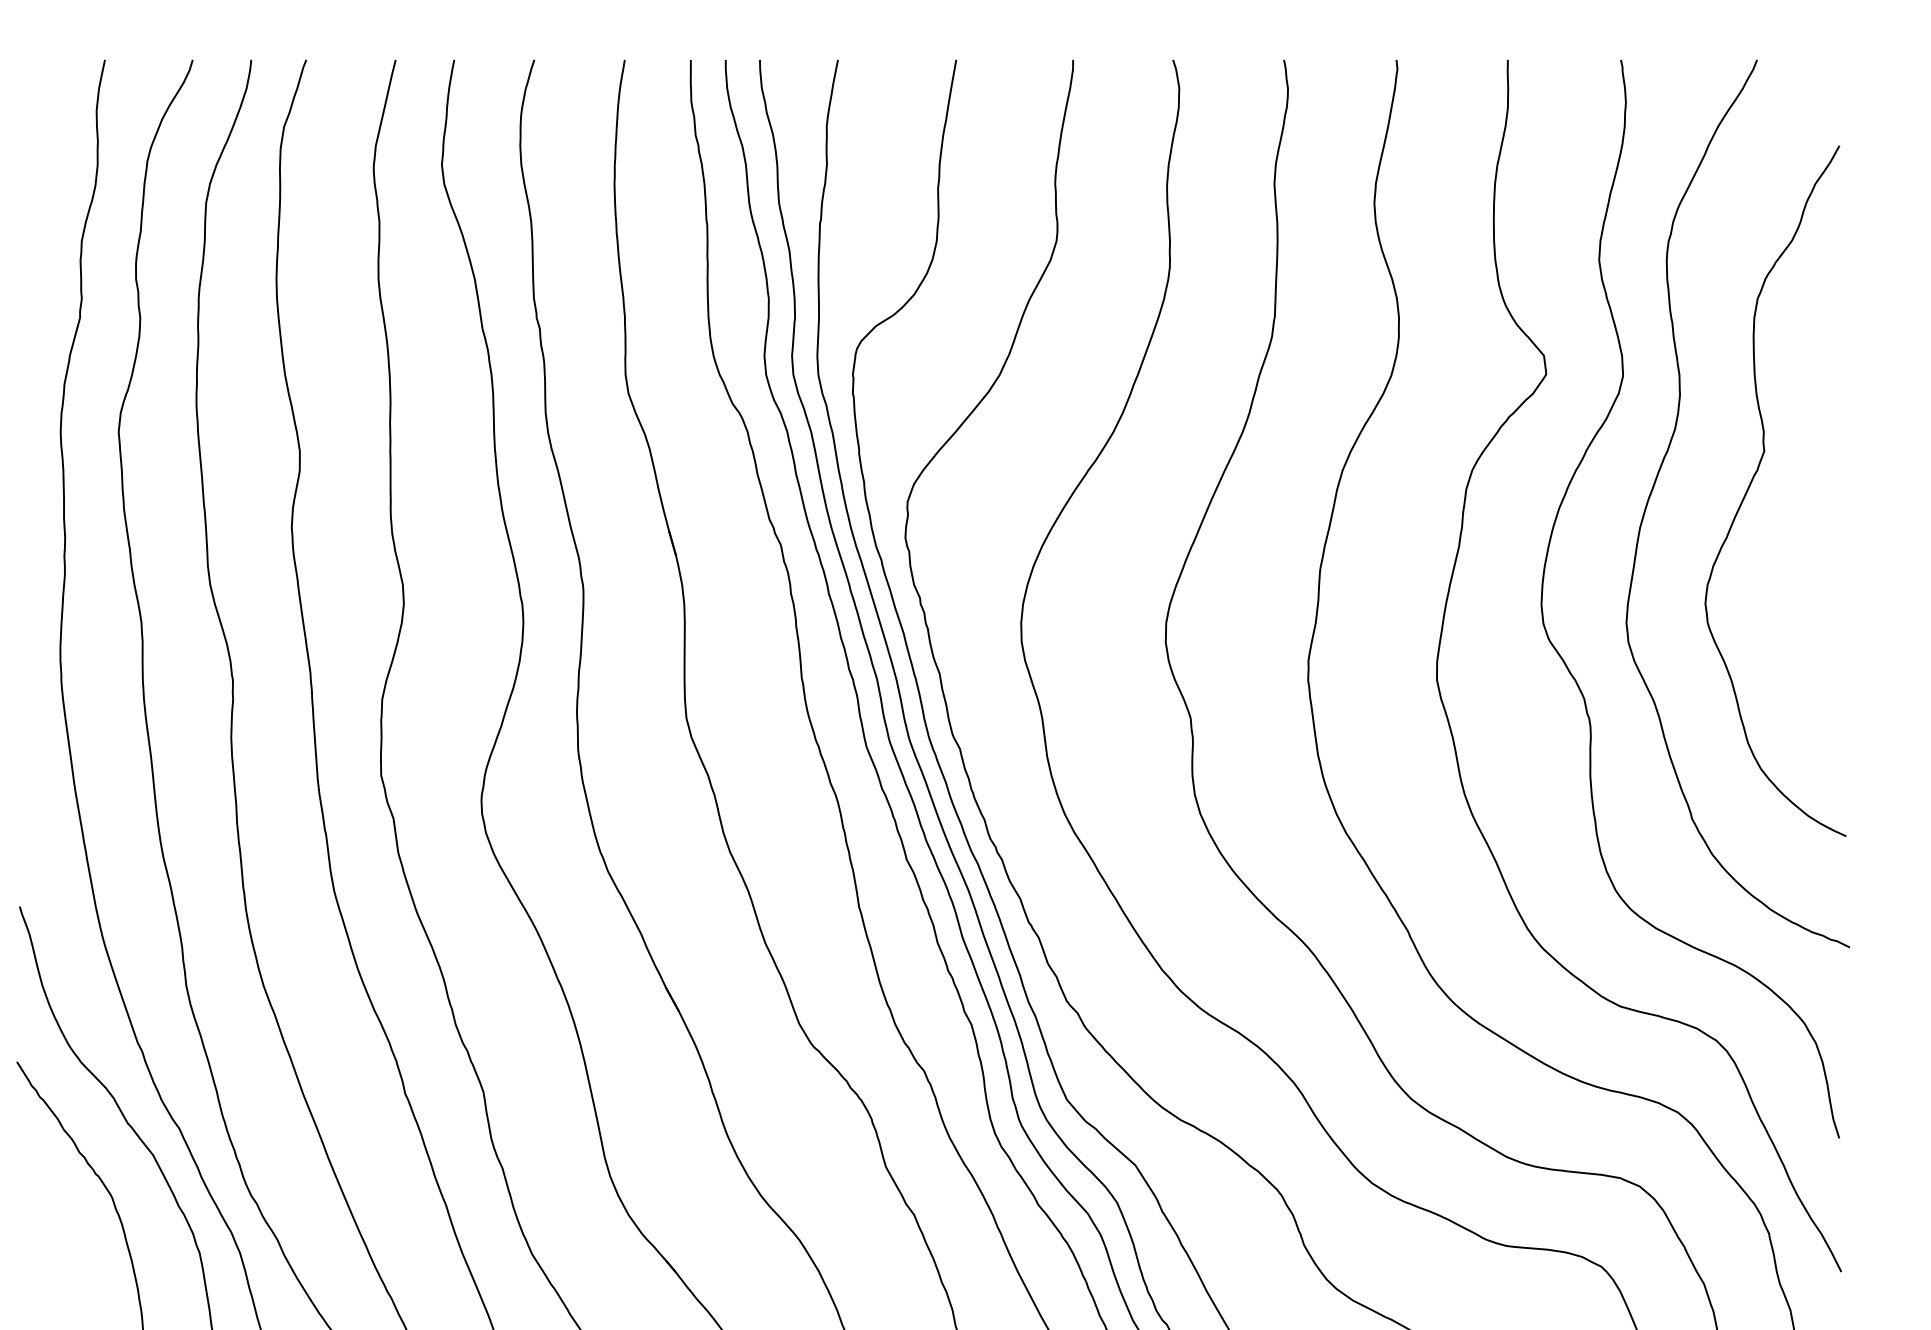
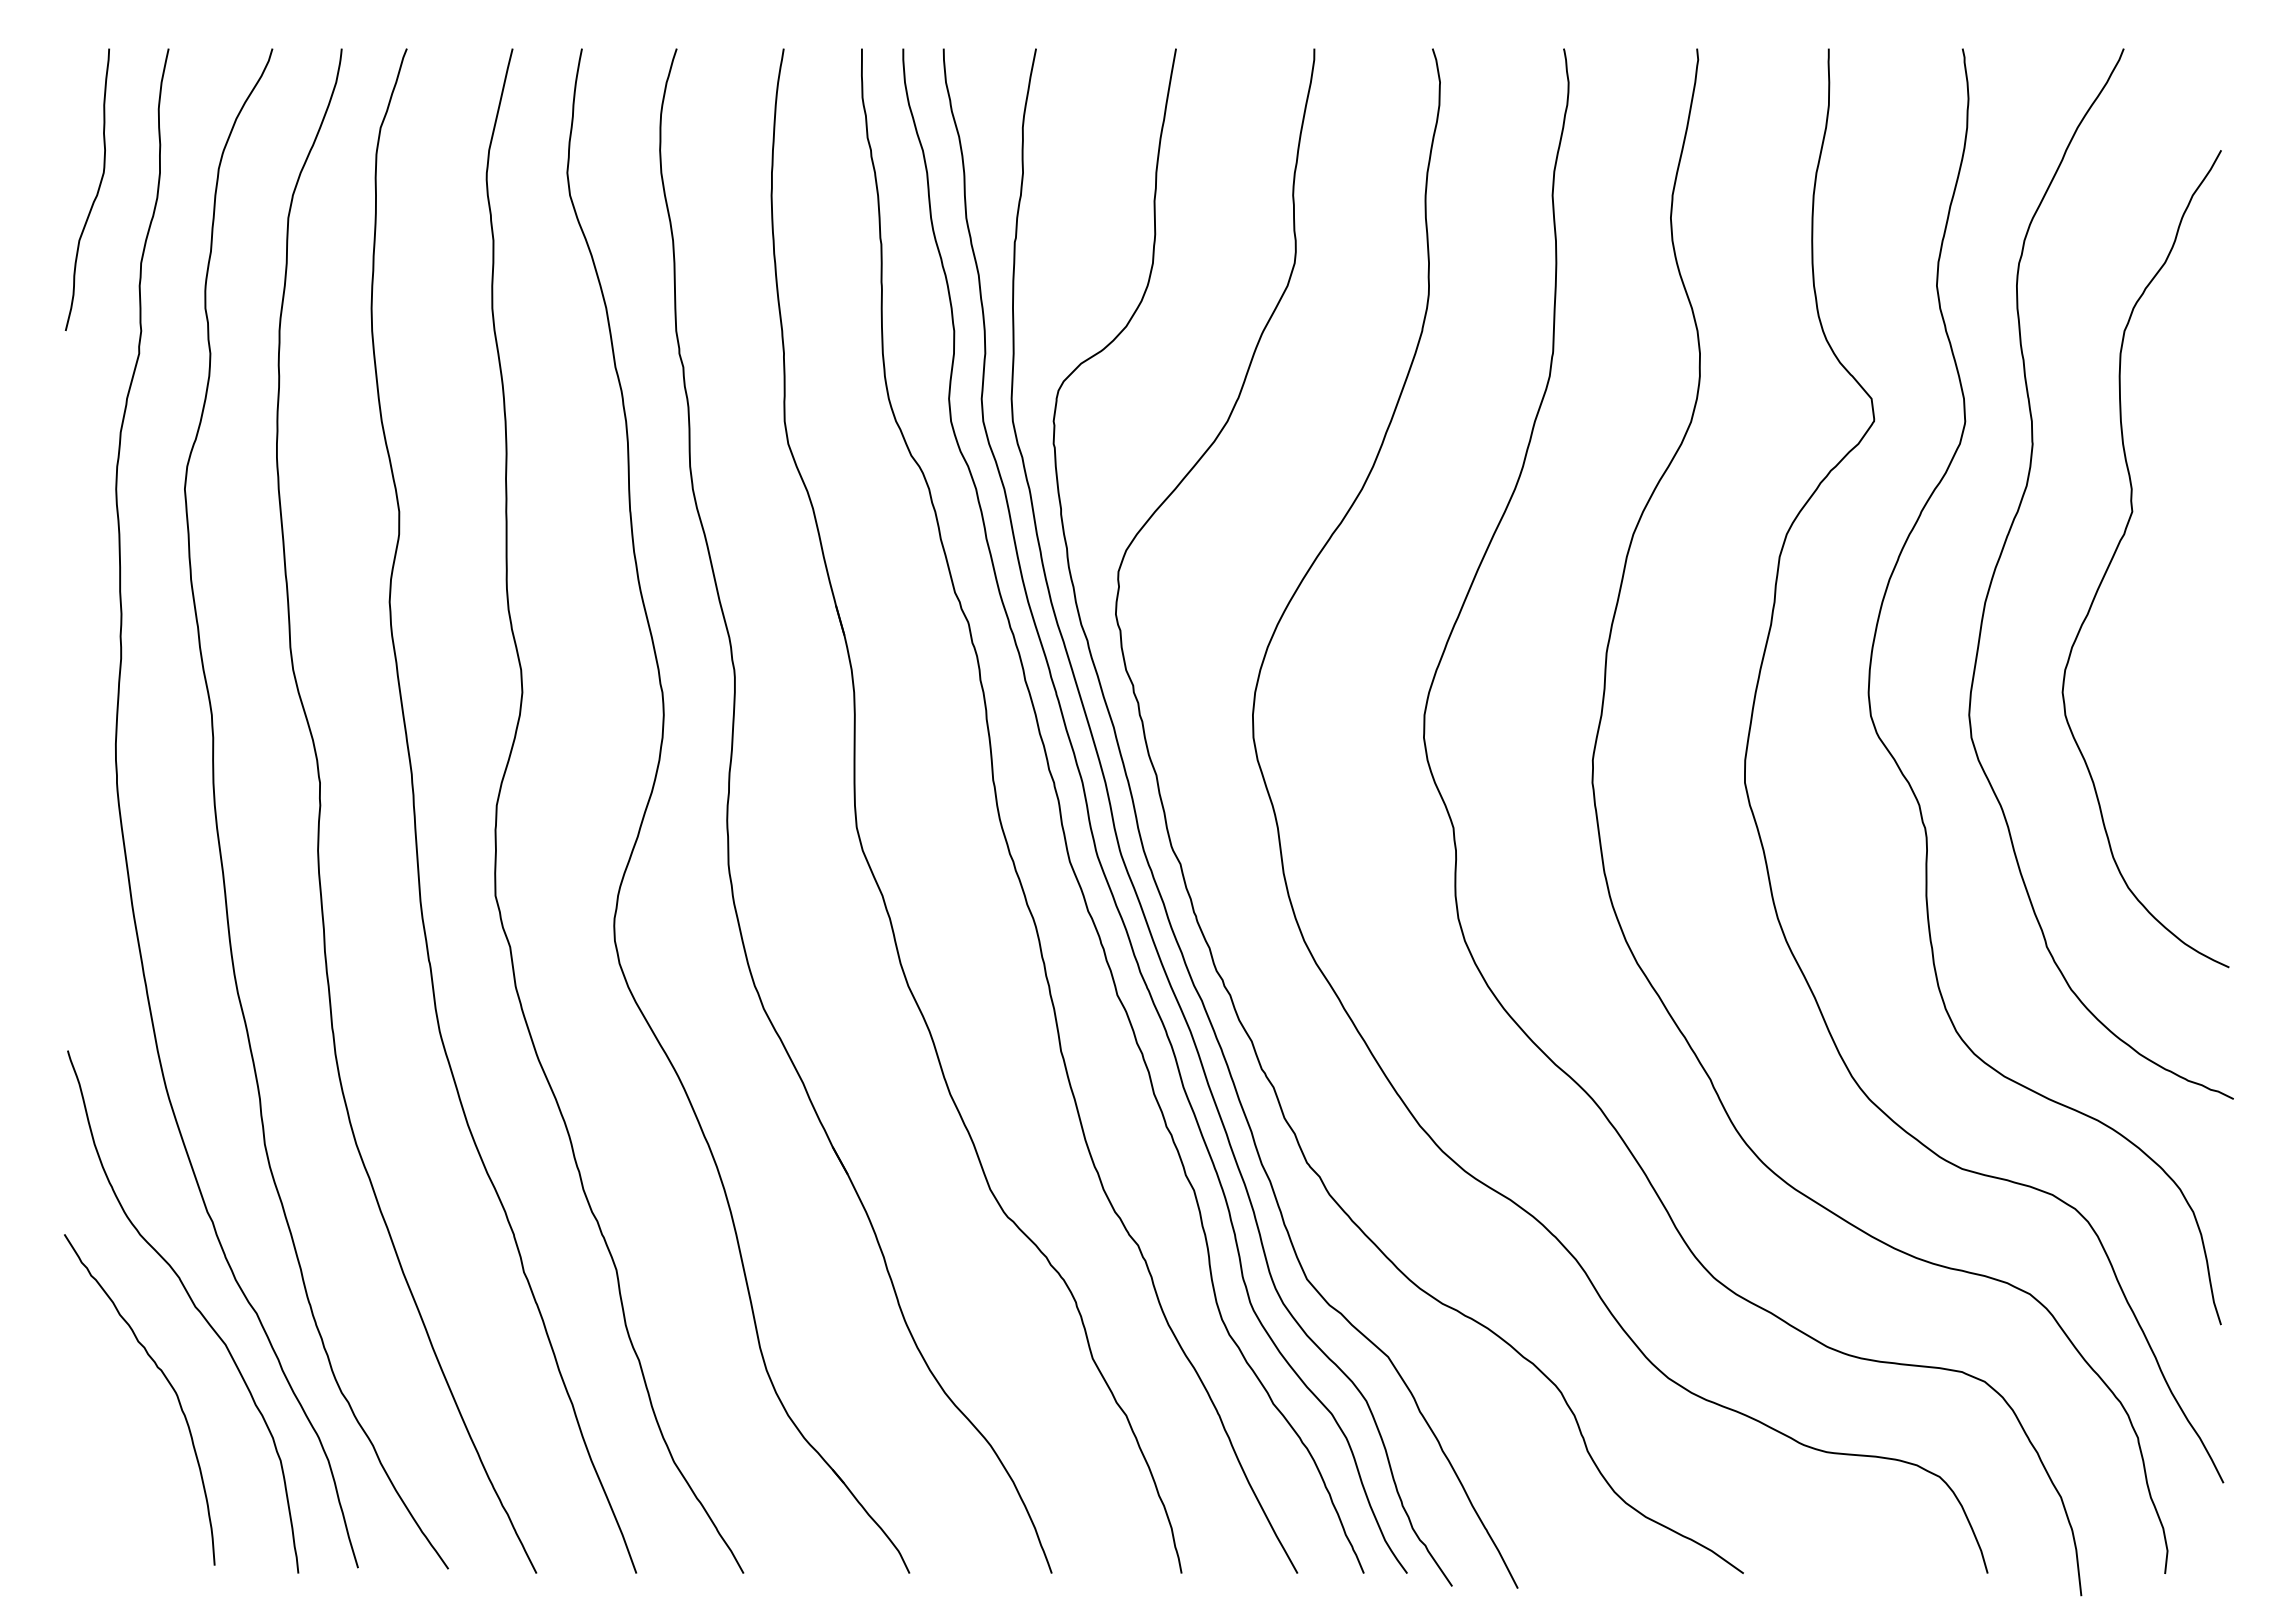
curve: (44, 182) -> (96, 193), added

